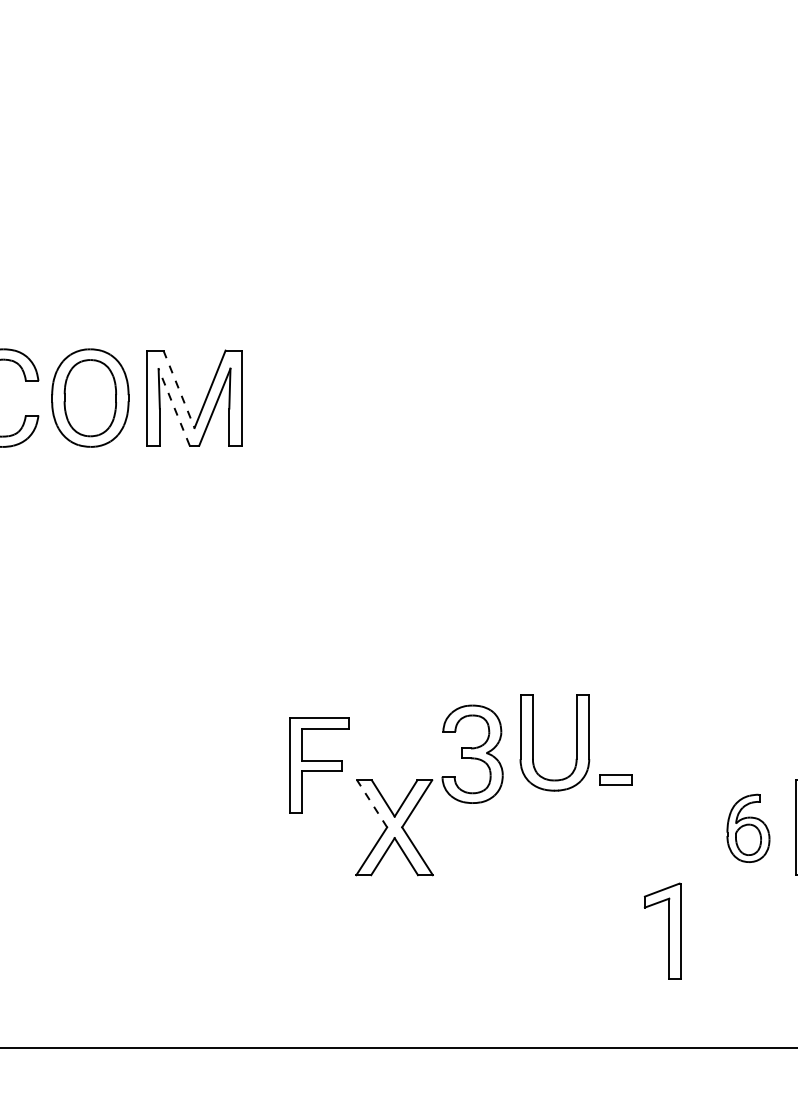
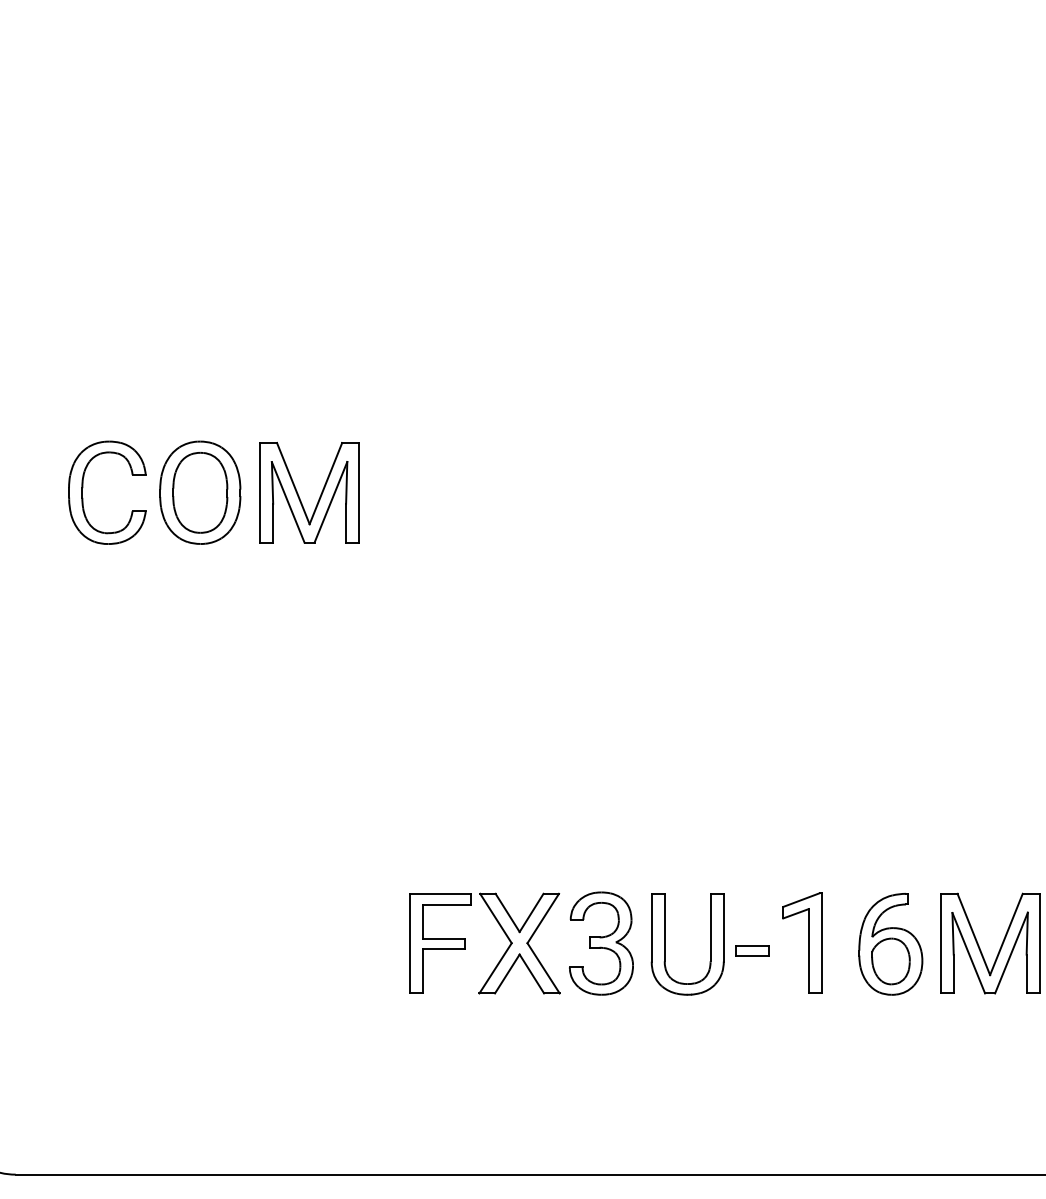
line: (179, 389) -> (293, 483), dashed -> solid
line: (174, 406) -> (288, 501), dashed -> solid
part: (533, 742) -> (665, 944), moved
part: (472, 754) -> (601, 943), moved
part: (319, 765) -> (440, 943), moved
part: (616, 779) -> (752, 950), moved
line: (371, 803) -> (495, 918), dashed -> solid
part: (748, 828) -> (890, 944), size x1.43
part: (663, 930) -> (802, 942), moved

